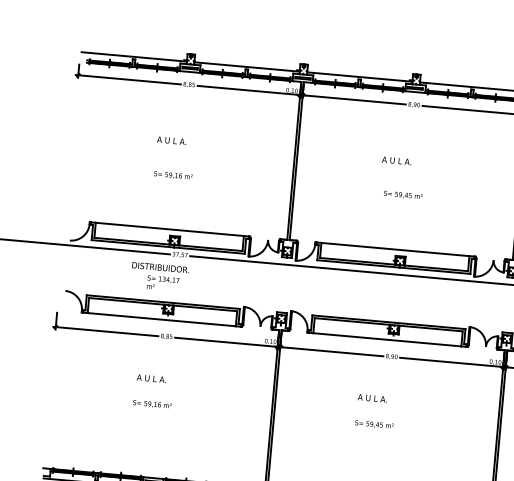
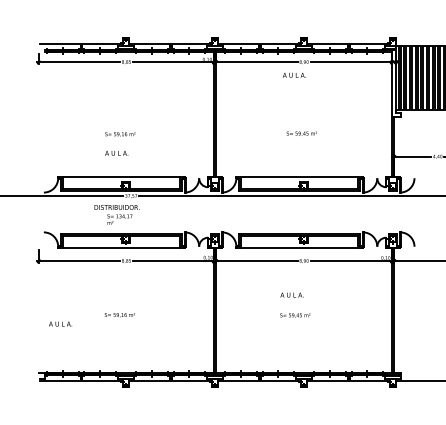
text: (171, 139) -> (116, 152), moved
text: (396, 159) -> (294, 74), moved
text: (151, 377) -> (60, 323), moved

